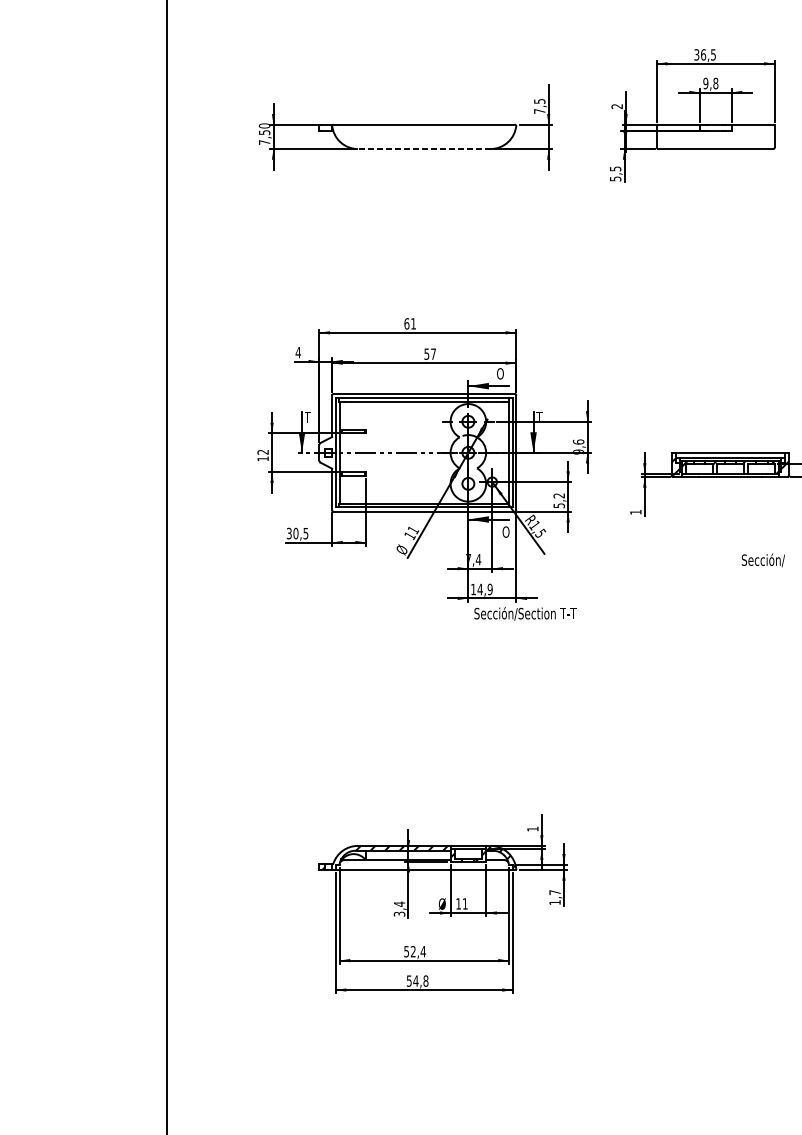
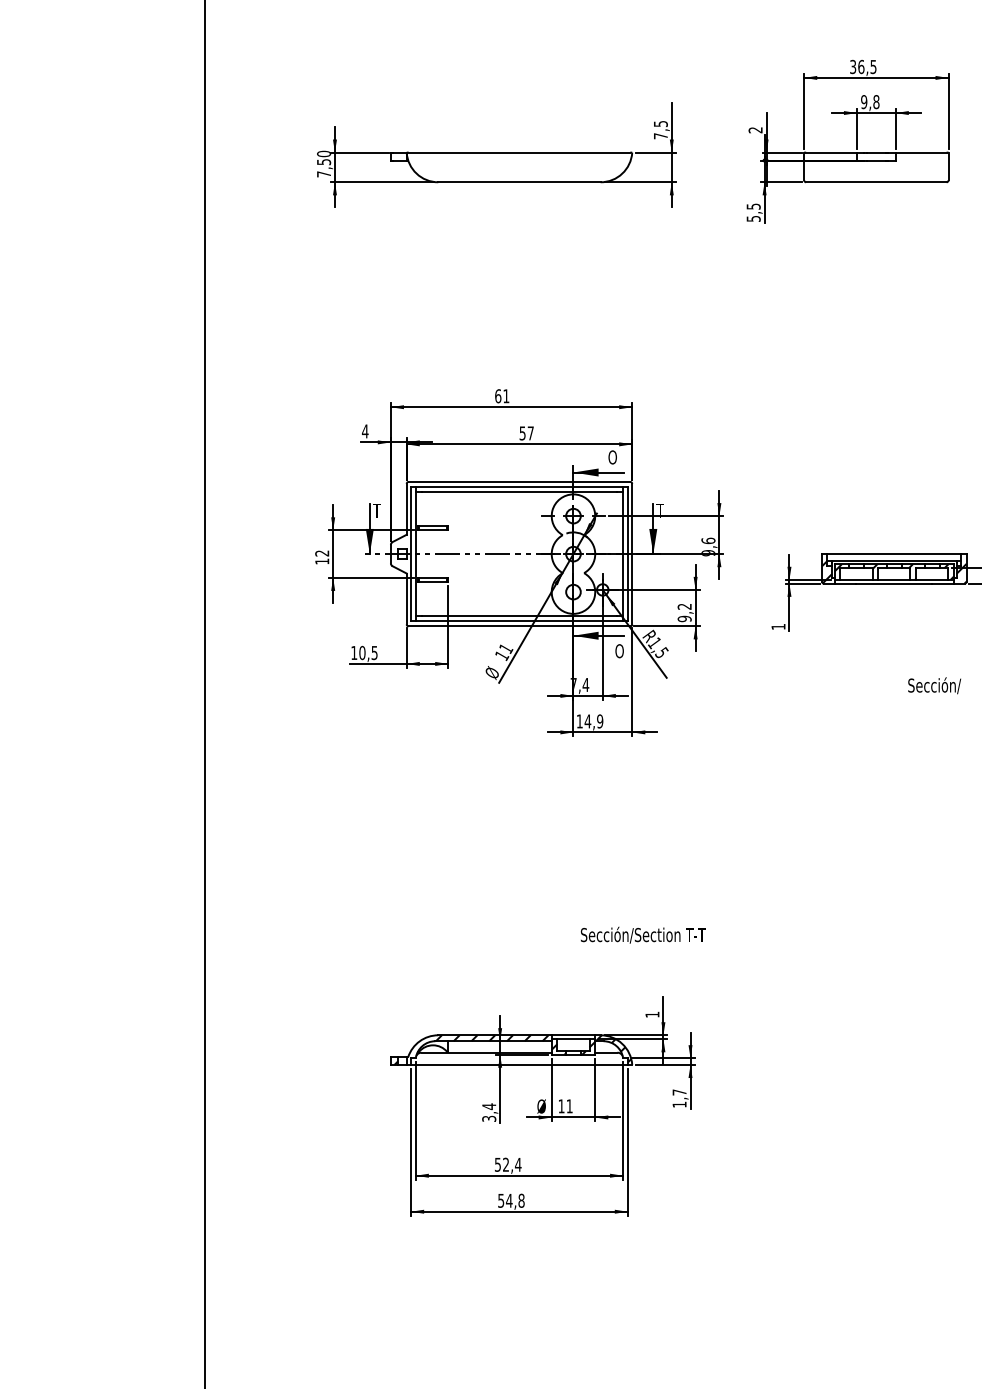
line: (423, 149) -> (518, 182), dashed -> solid
text: (559, 505) -> (684, 618), 5,2 -> 9,2
text: (289, 533) -> (354, 652), 30,5 -> 10,5
text: (524, 613) -> (642, 934), moved

